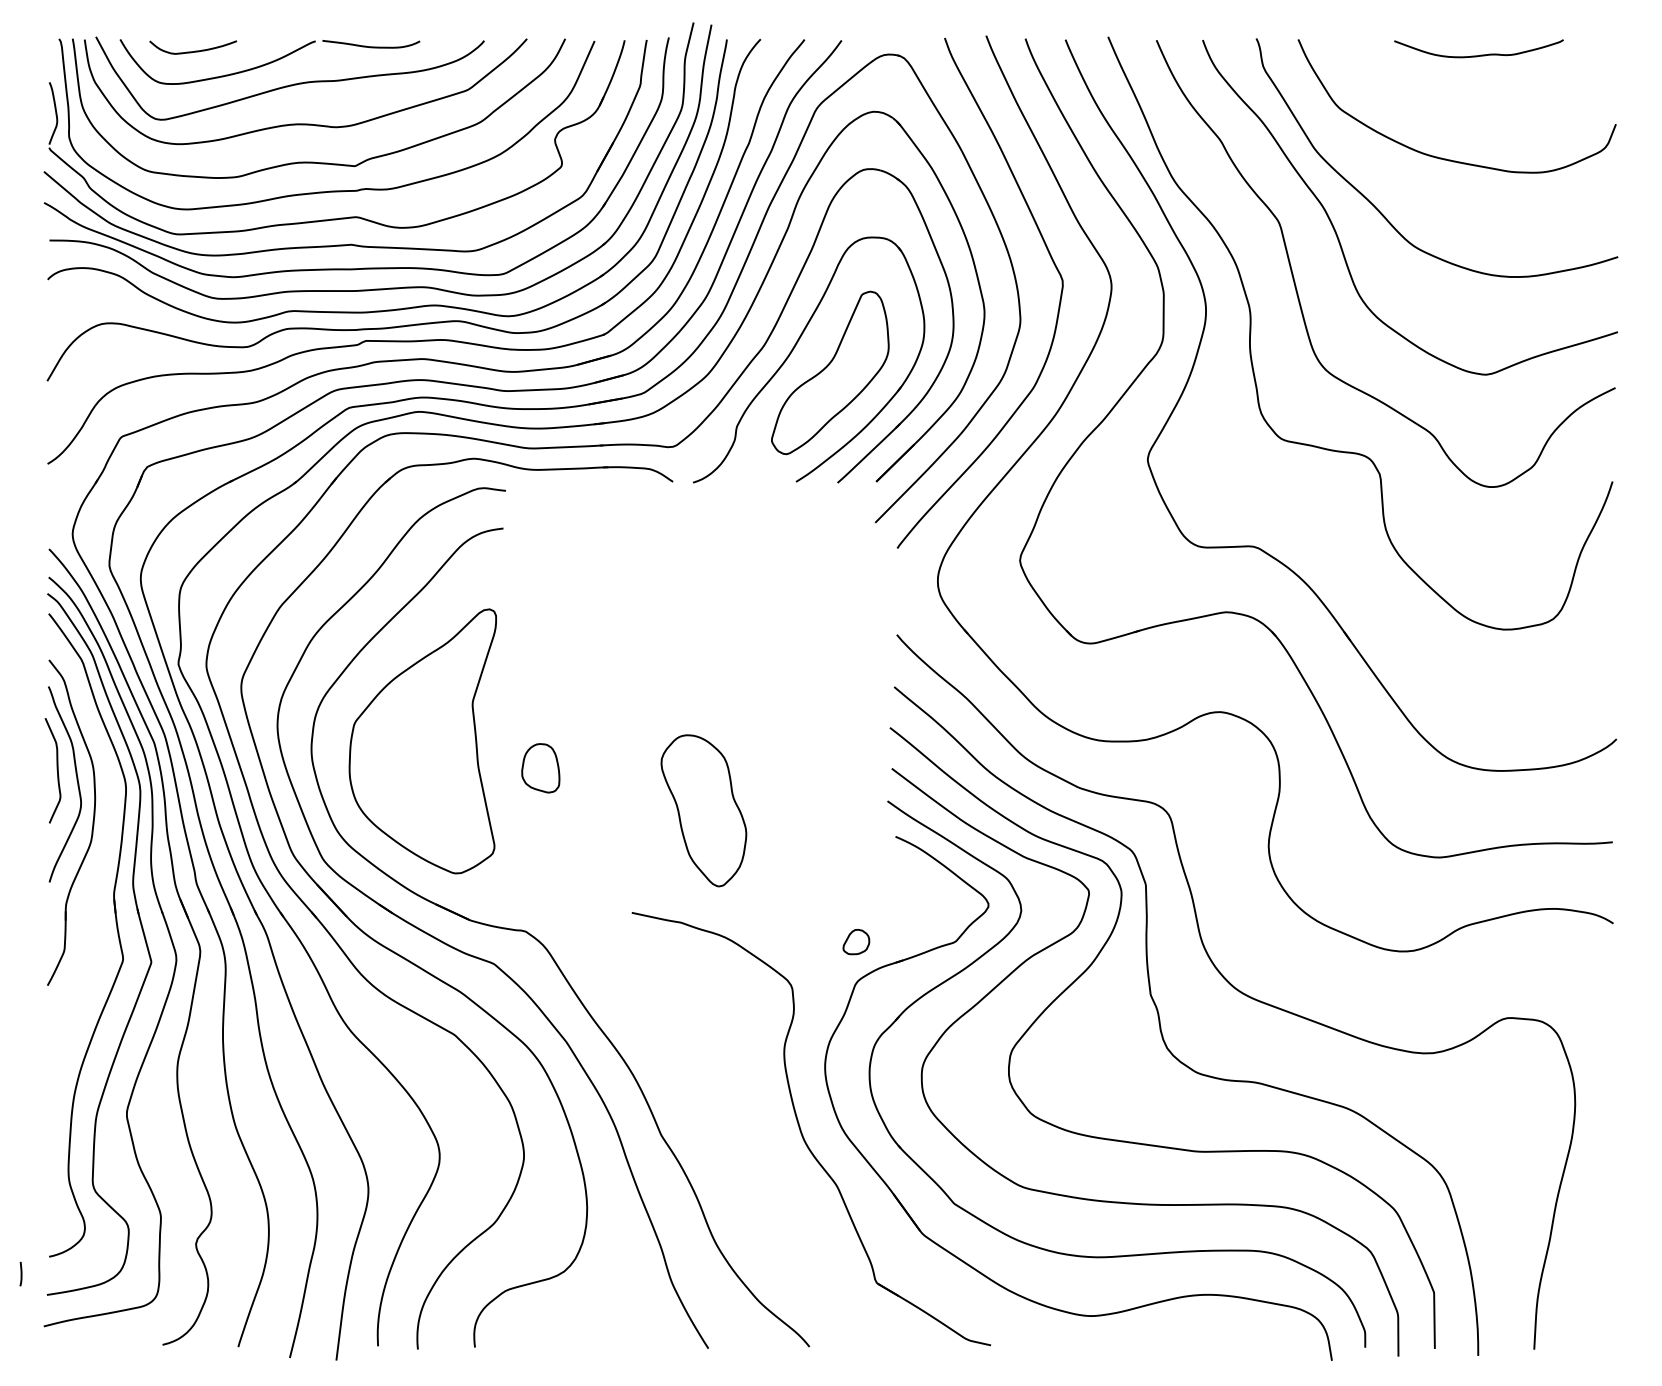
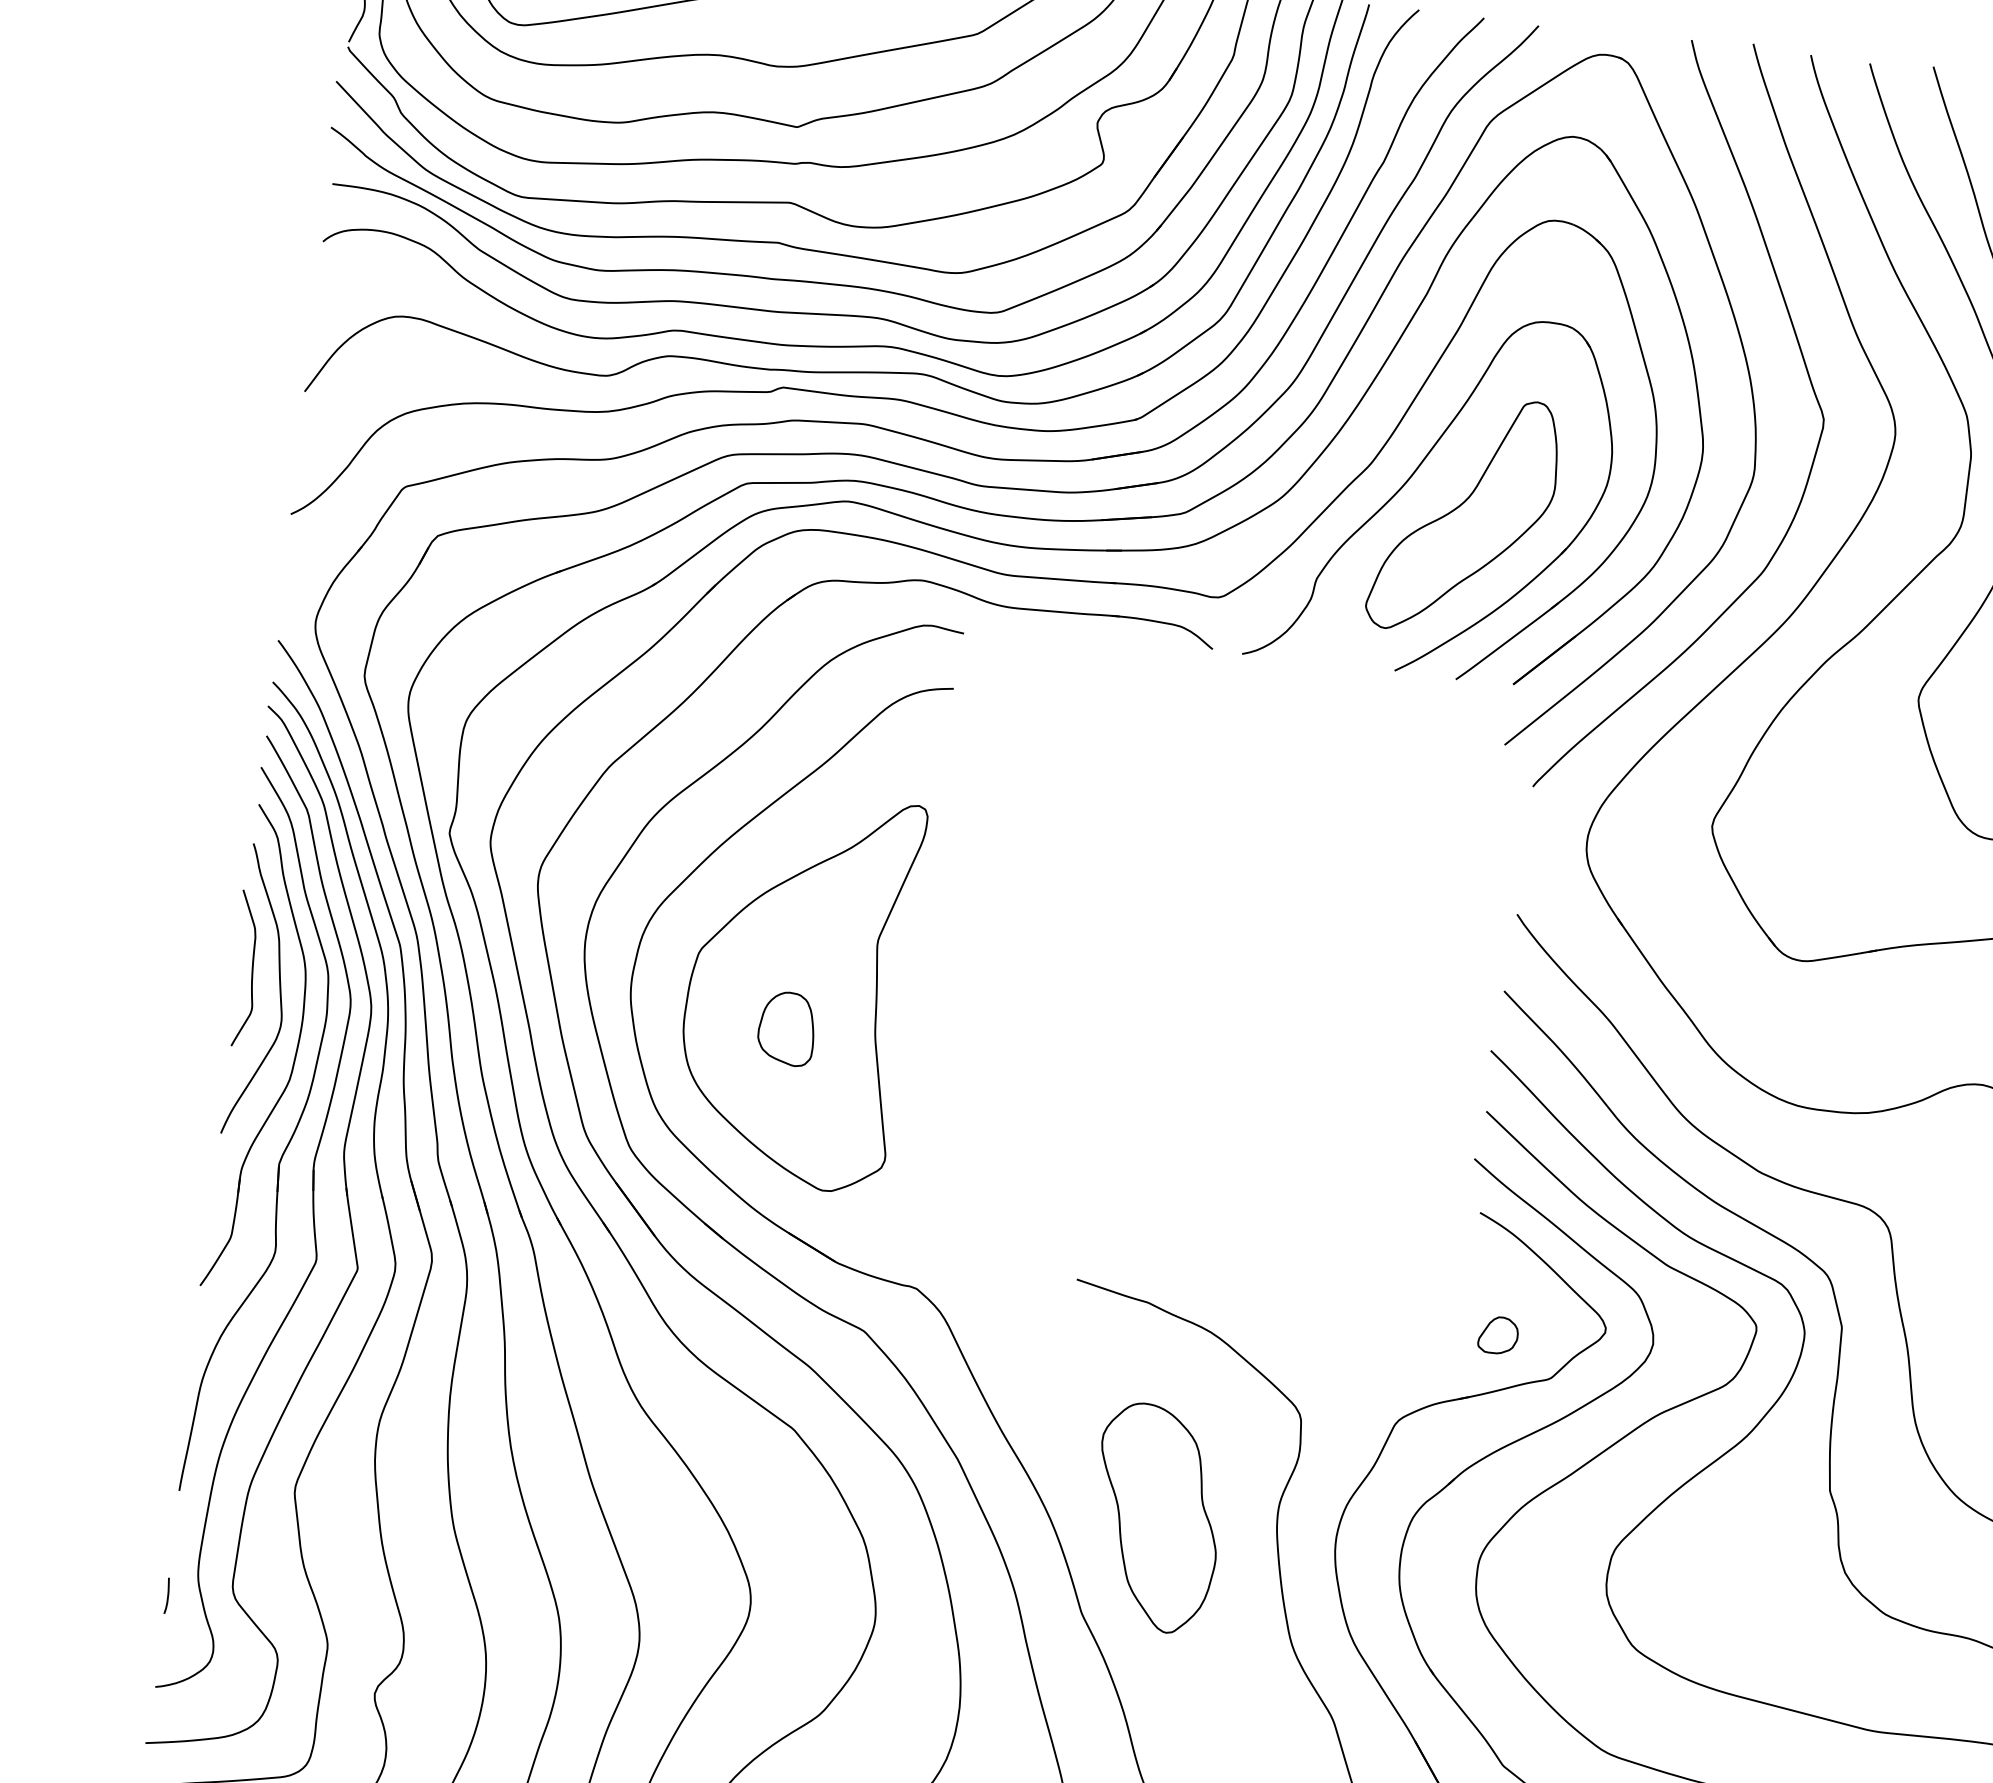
part: (540, 768) -> (786, 1029), moved
part: (703, 810) -> (1156, 1517), moved
part: (94, 883) -> (287, 1142), added
part: (856, 941) -> (1498, 1334), moved
line: (20, 1273) -> (166, 1594), moved

